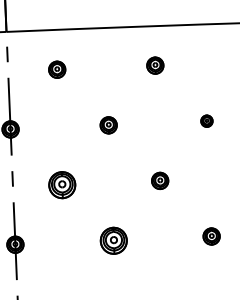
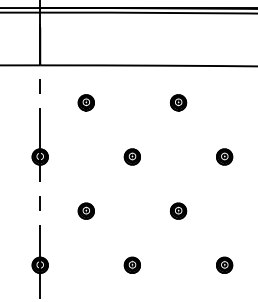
part: (206, 120) -> (224, 156), size x1.43
part: (61, 184) -> (85, 210), size x0.62
part: (112, 239) -> (131, 264), size x0.62

